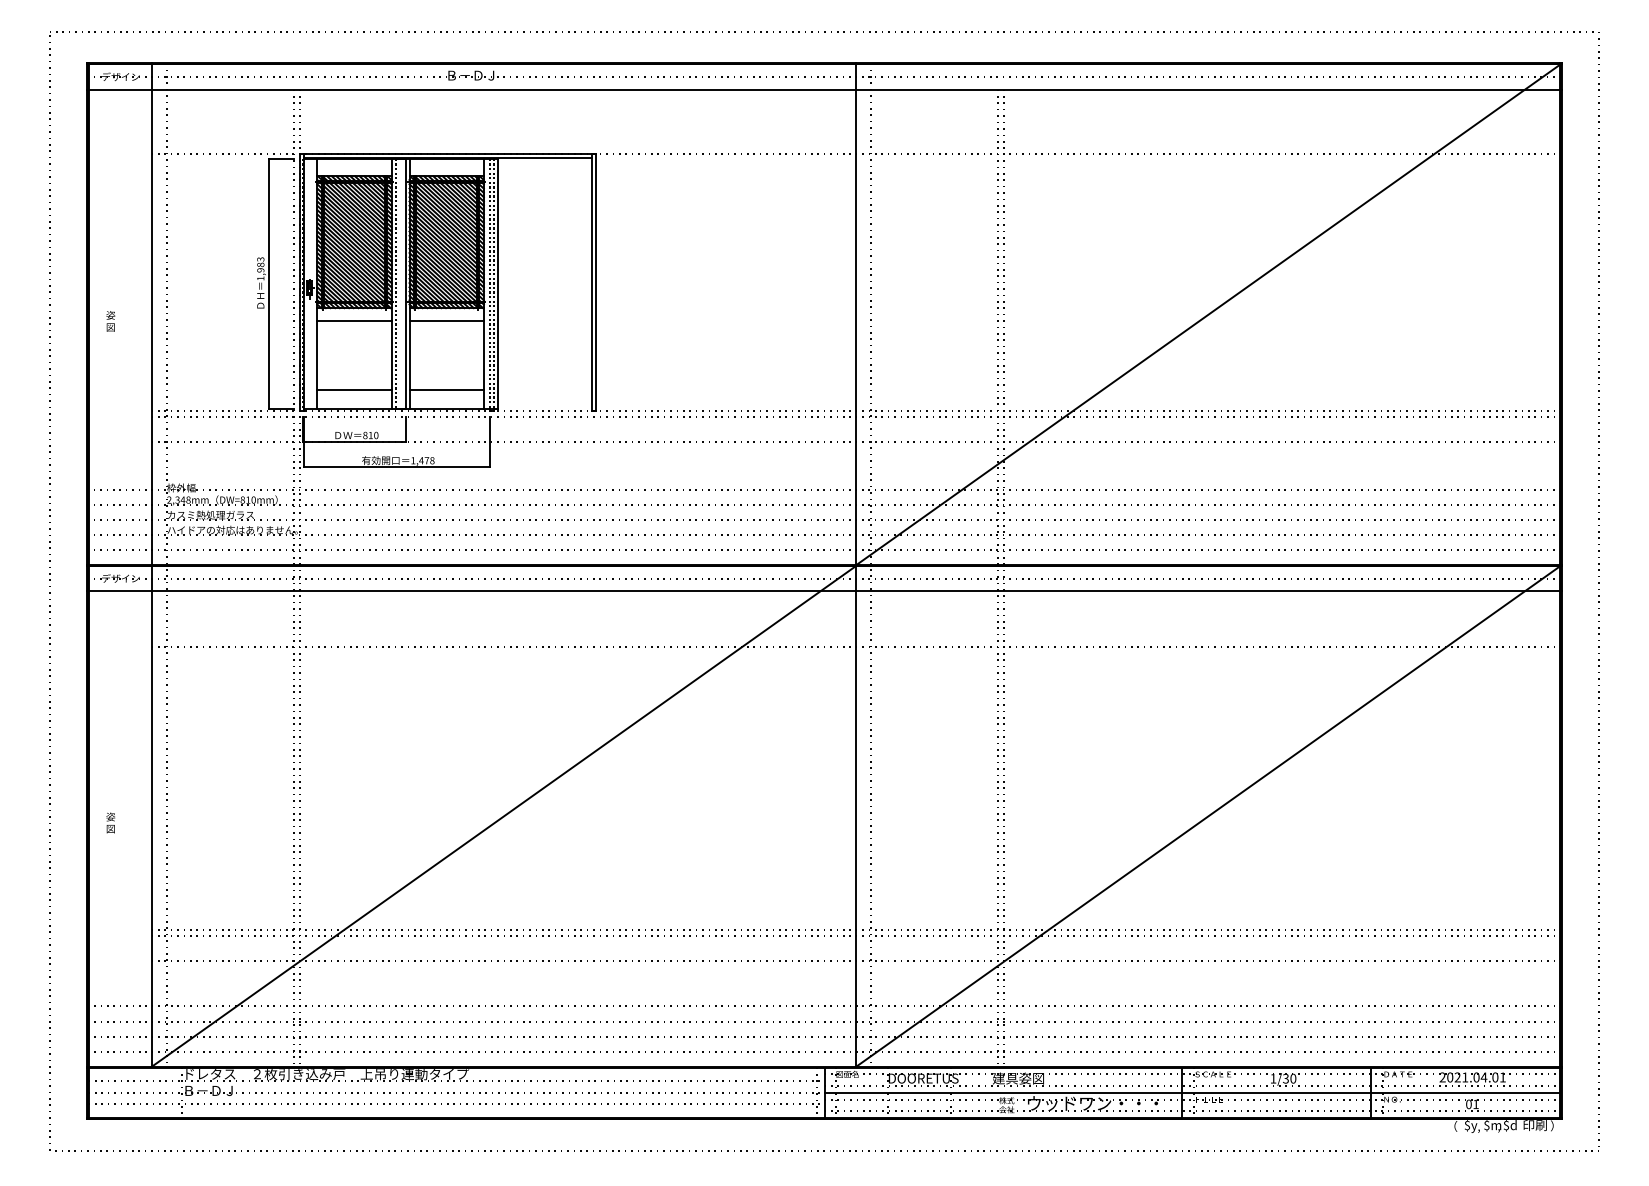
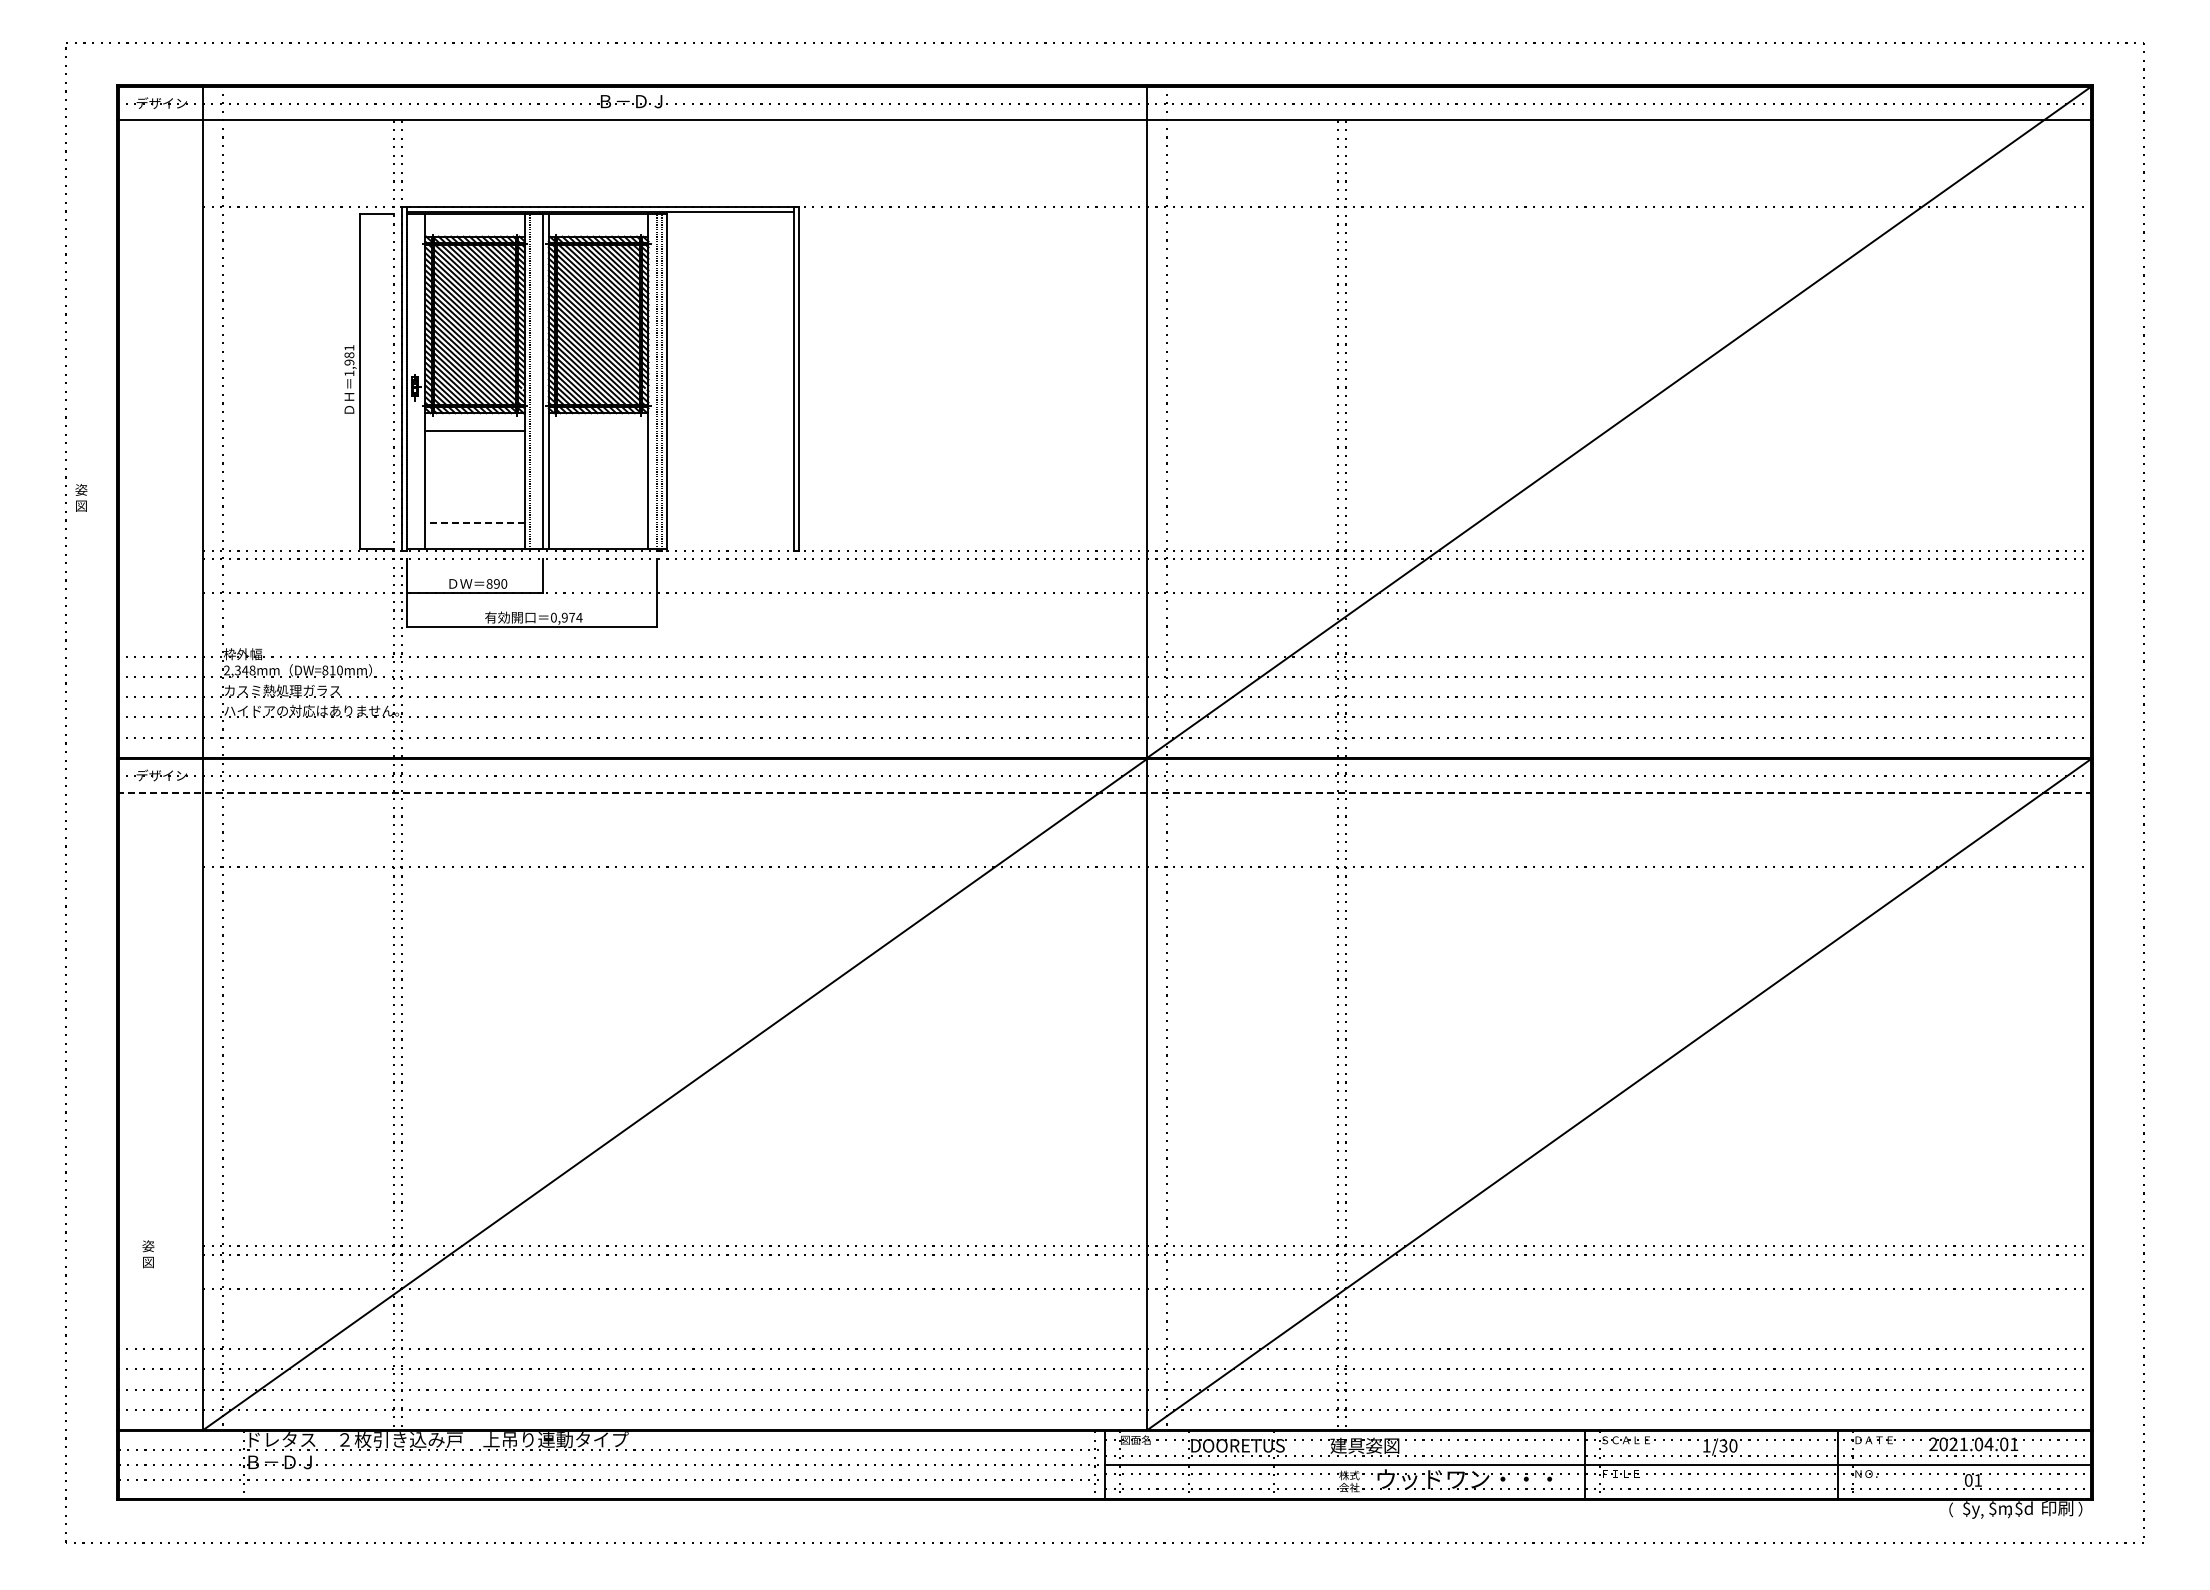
text: (260, 259) -> (349, 347), 1,983 -> 1,981
text: (110, 321) -> (81, 497), moved
line: (446, 321) -> (598, 430), removed
line: (354, 390) -> (475, 523), solid -> dashed
line: (446, 390) -> (598, 523), removed
text: (370, 435) -> (496, 583), 810 -> 890
text: (422, 460) -> (566, 617), 1,478 -> 0,974
line: (824, 591) -> (1105, 792), solid -> dashed
text: (110, 823) -> (148, 1254), moved

